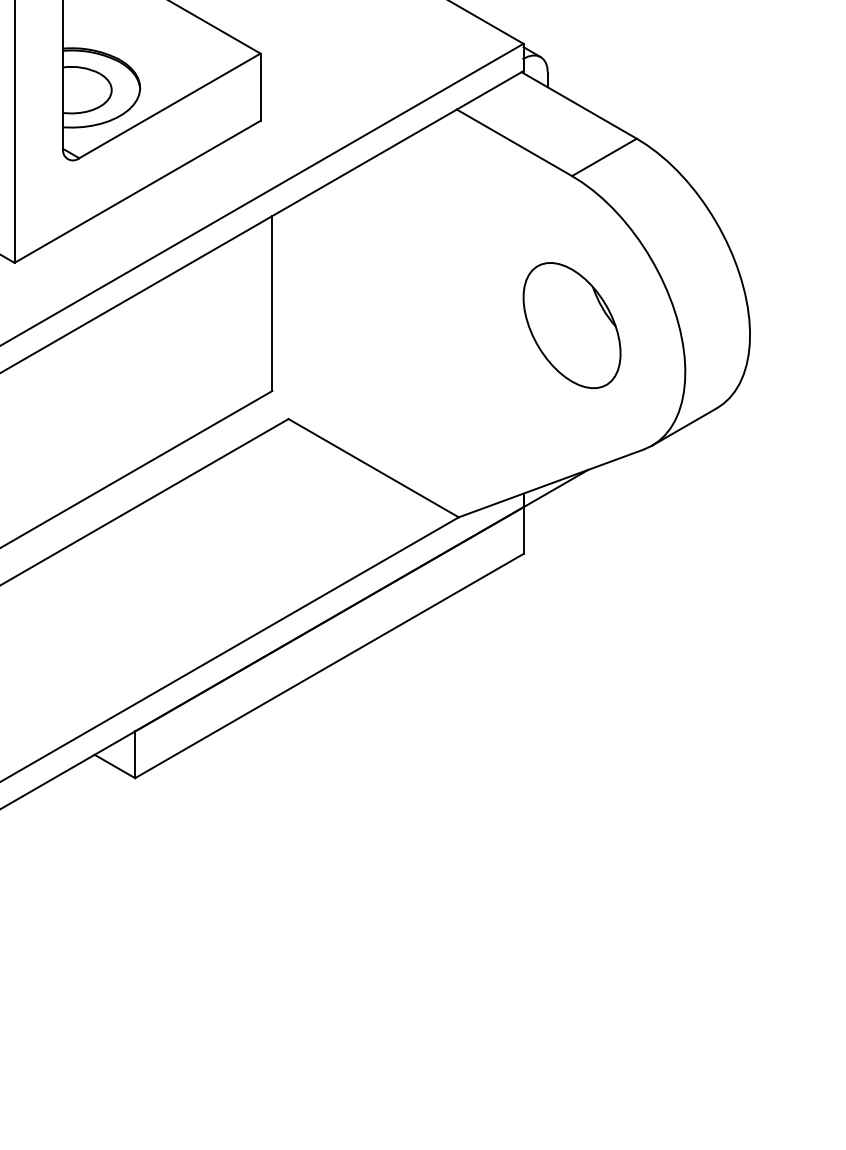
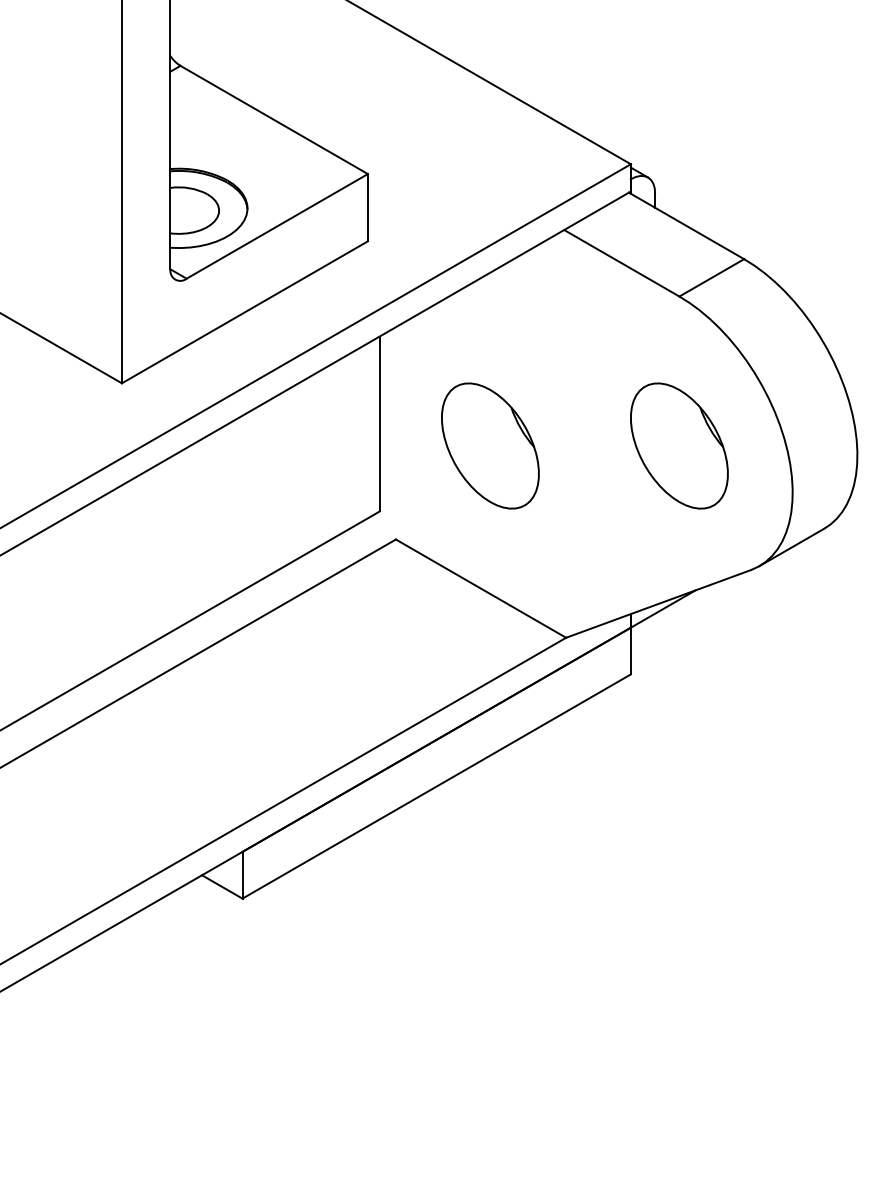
part: (383, 325) -> (490, 445), added

